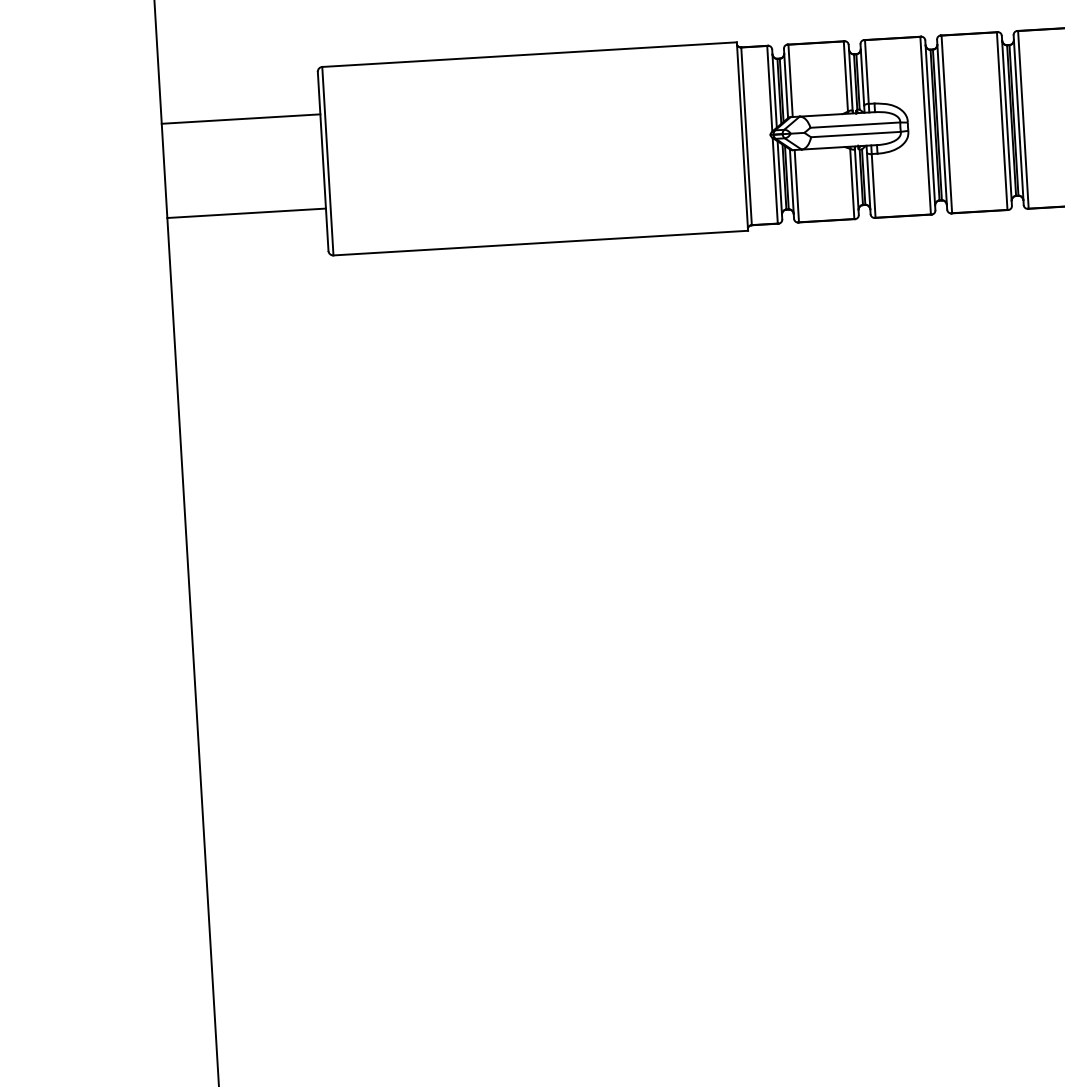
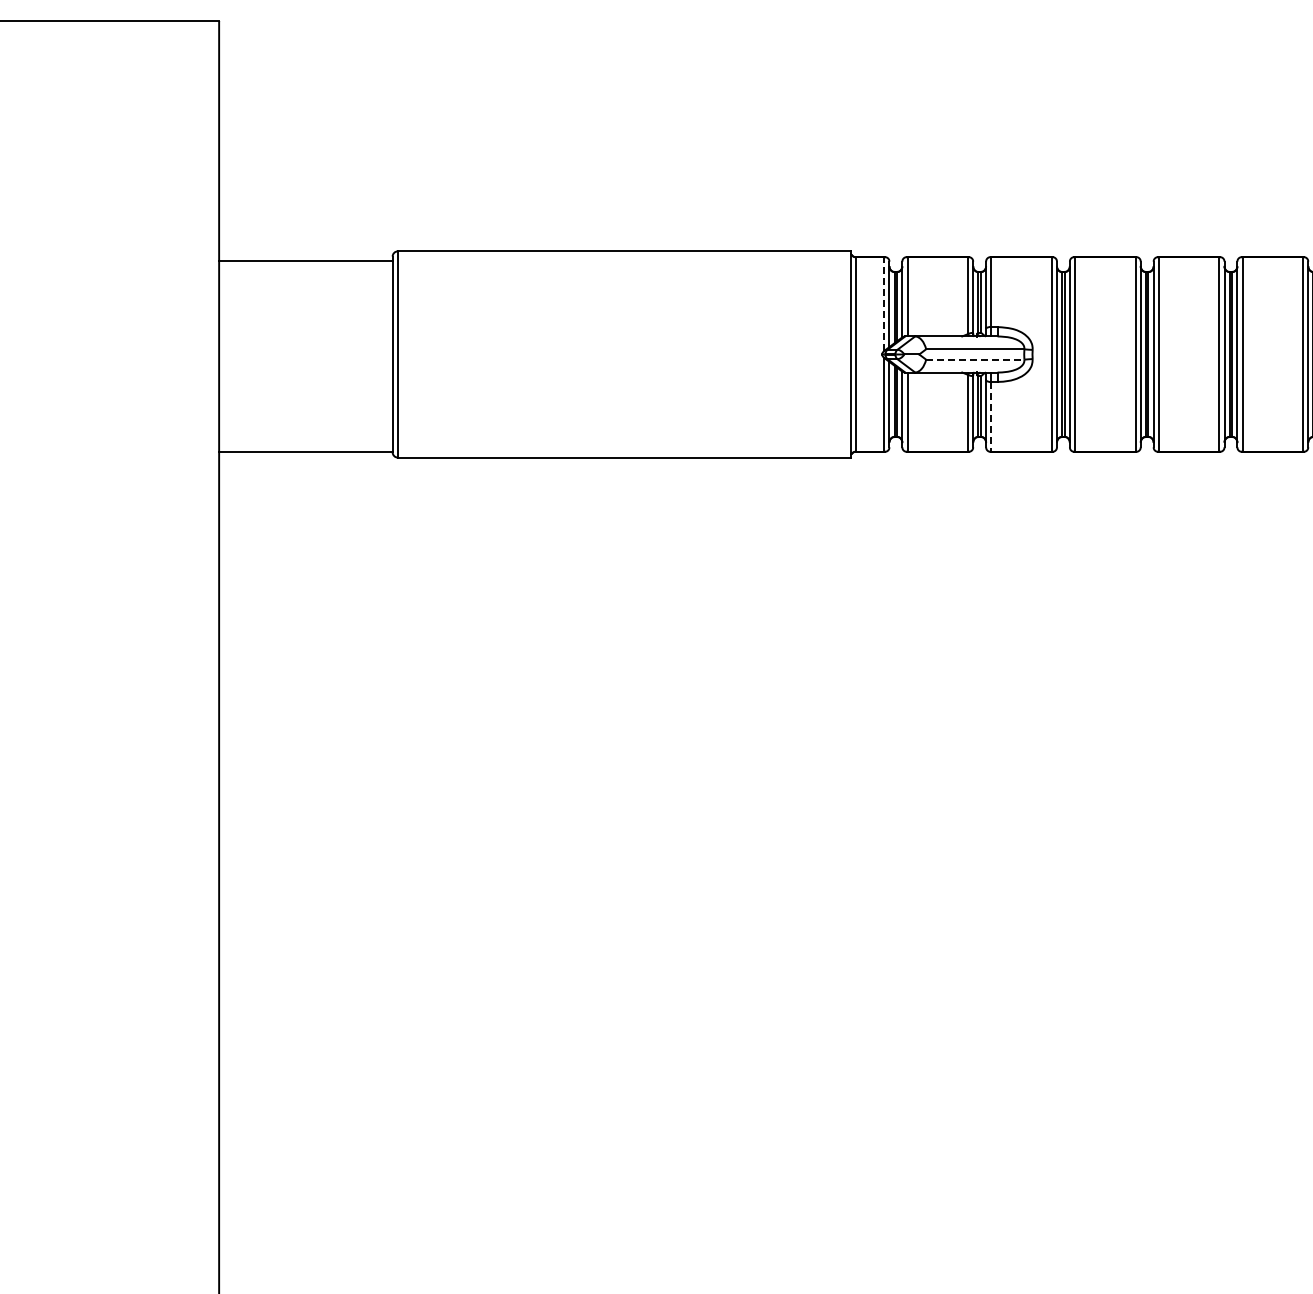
line: (769, 89) -> (884, 304), solid -> dashed
line: (240, 118) -> (305, 260), moved
line: (856, 134) -> (975, 359), solid -> dashed
line: (873, 185) -> (991, 416), solid -> dashed
line: (246, 213) -> (305, 452), moved

